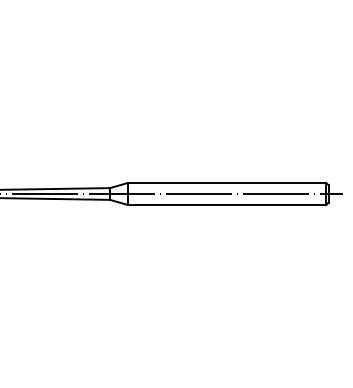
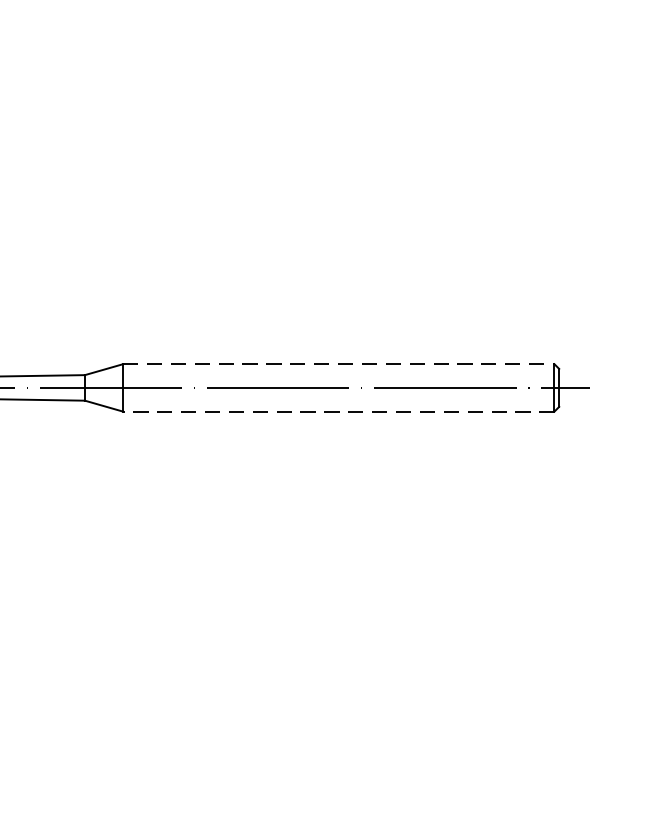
line: (227, 183) -> (339, 365), solid -> dashed
line: (226, 204) -> (337, 410), solid -> dashed

